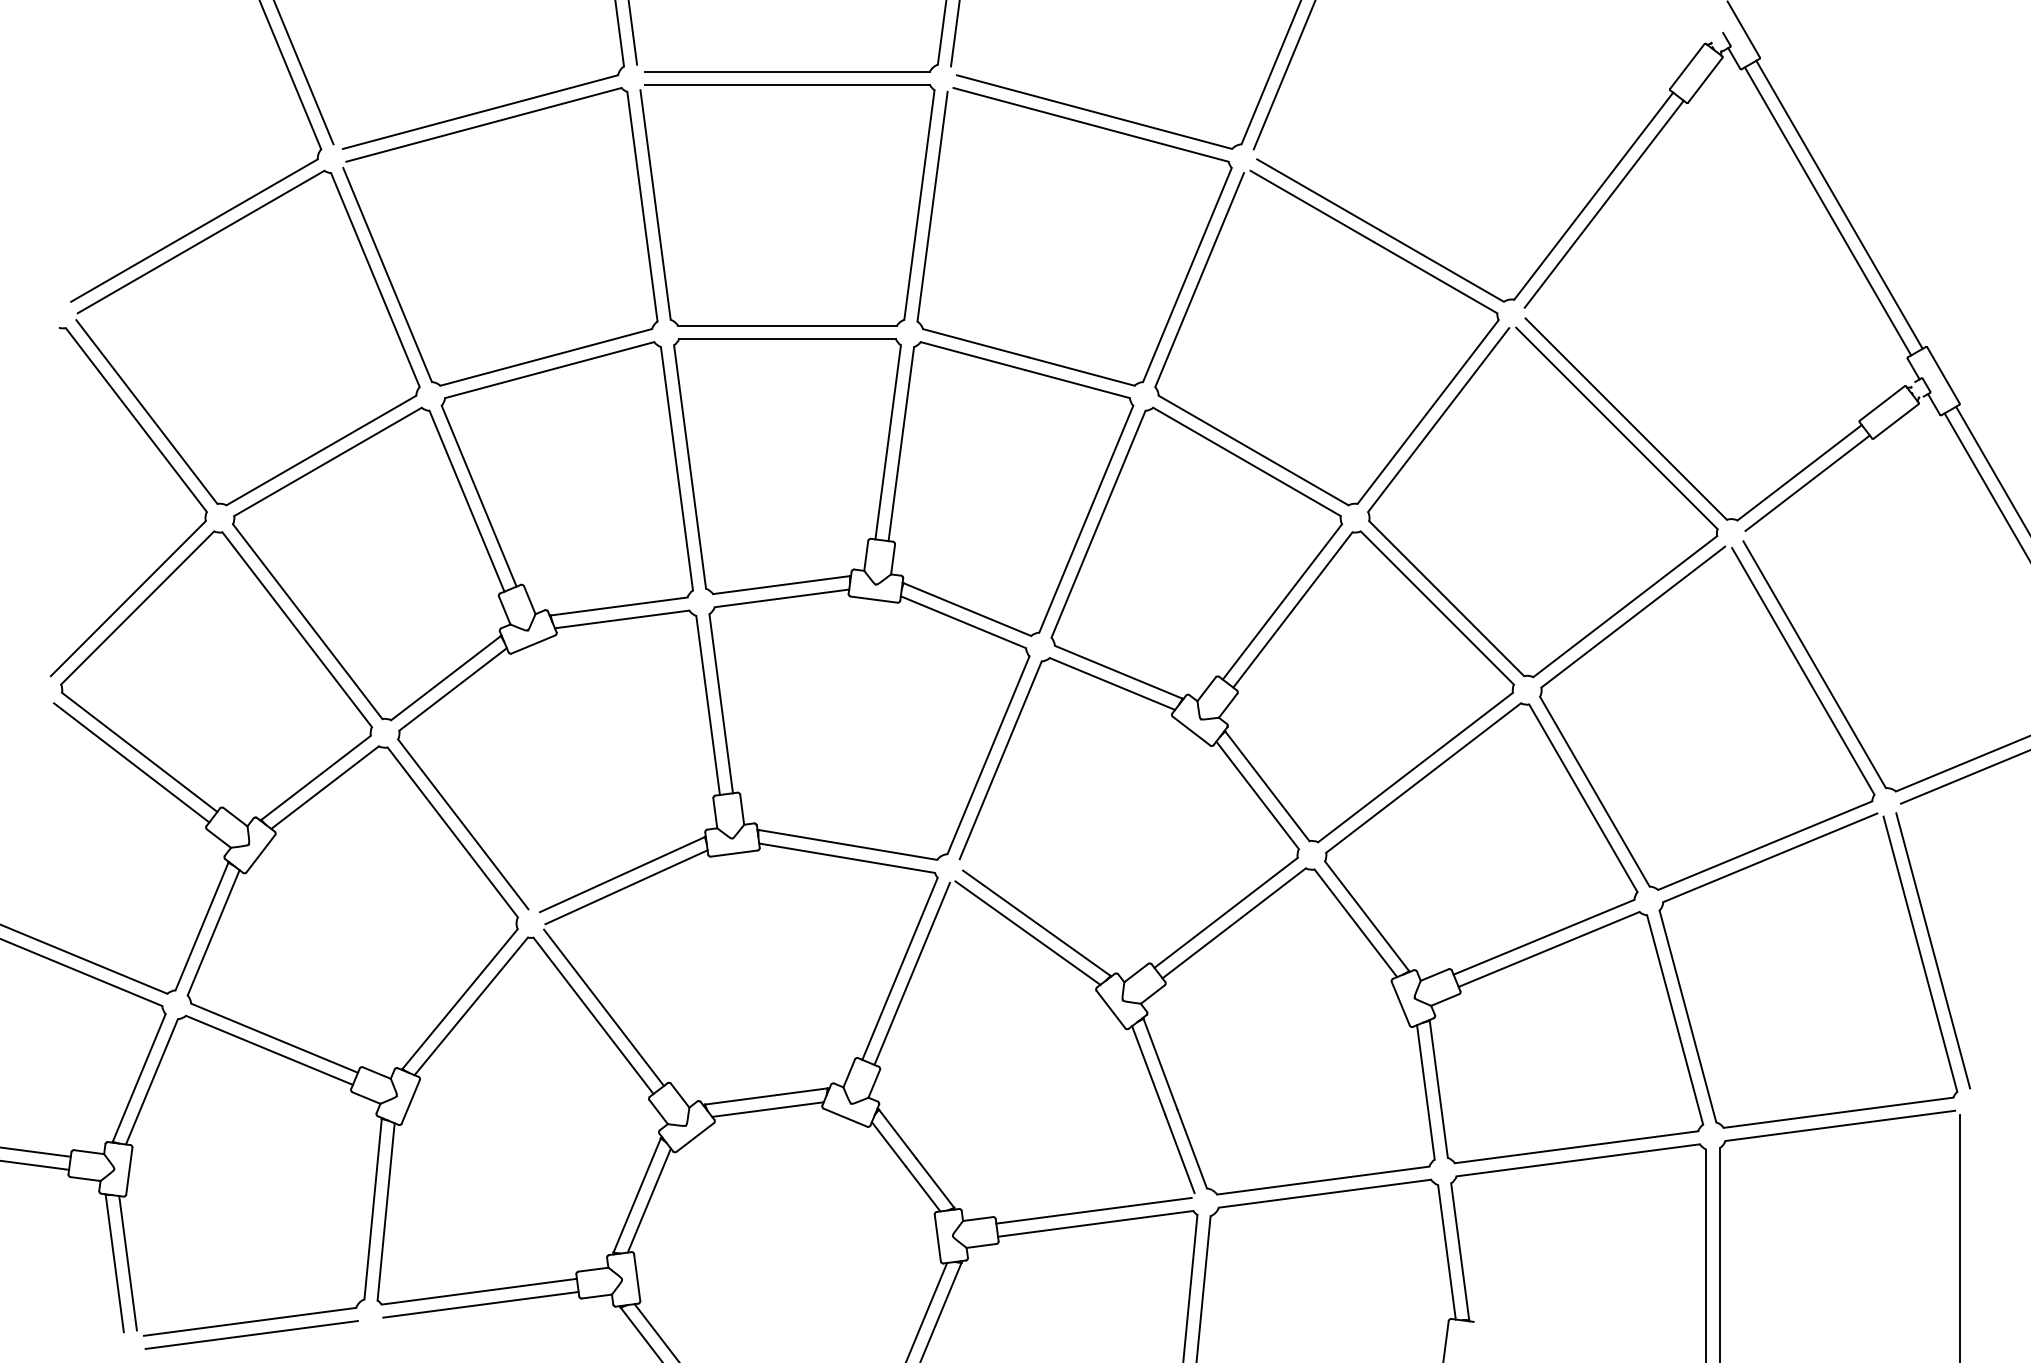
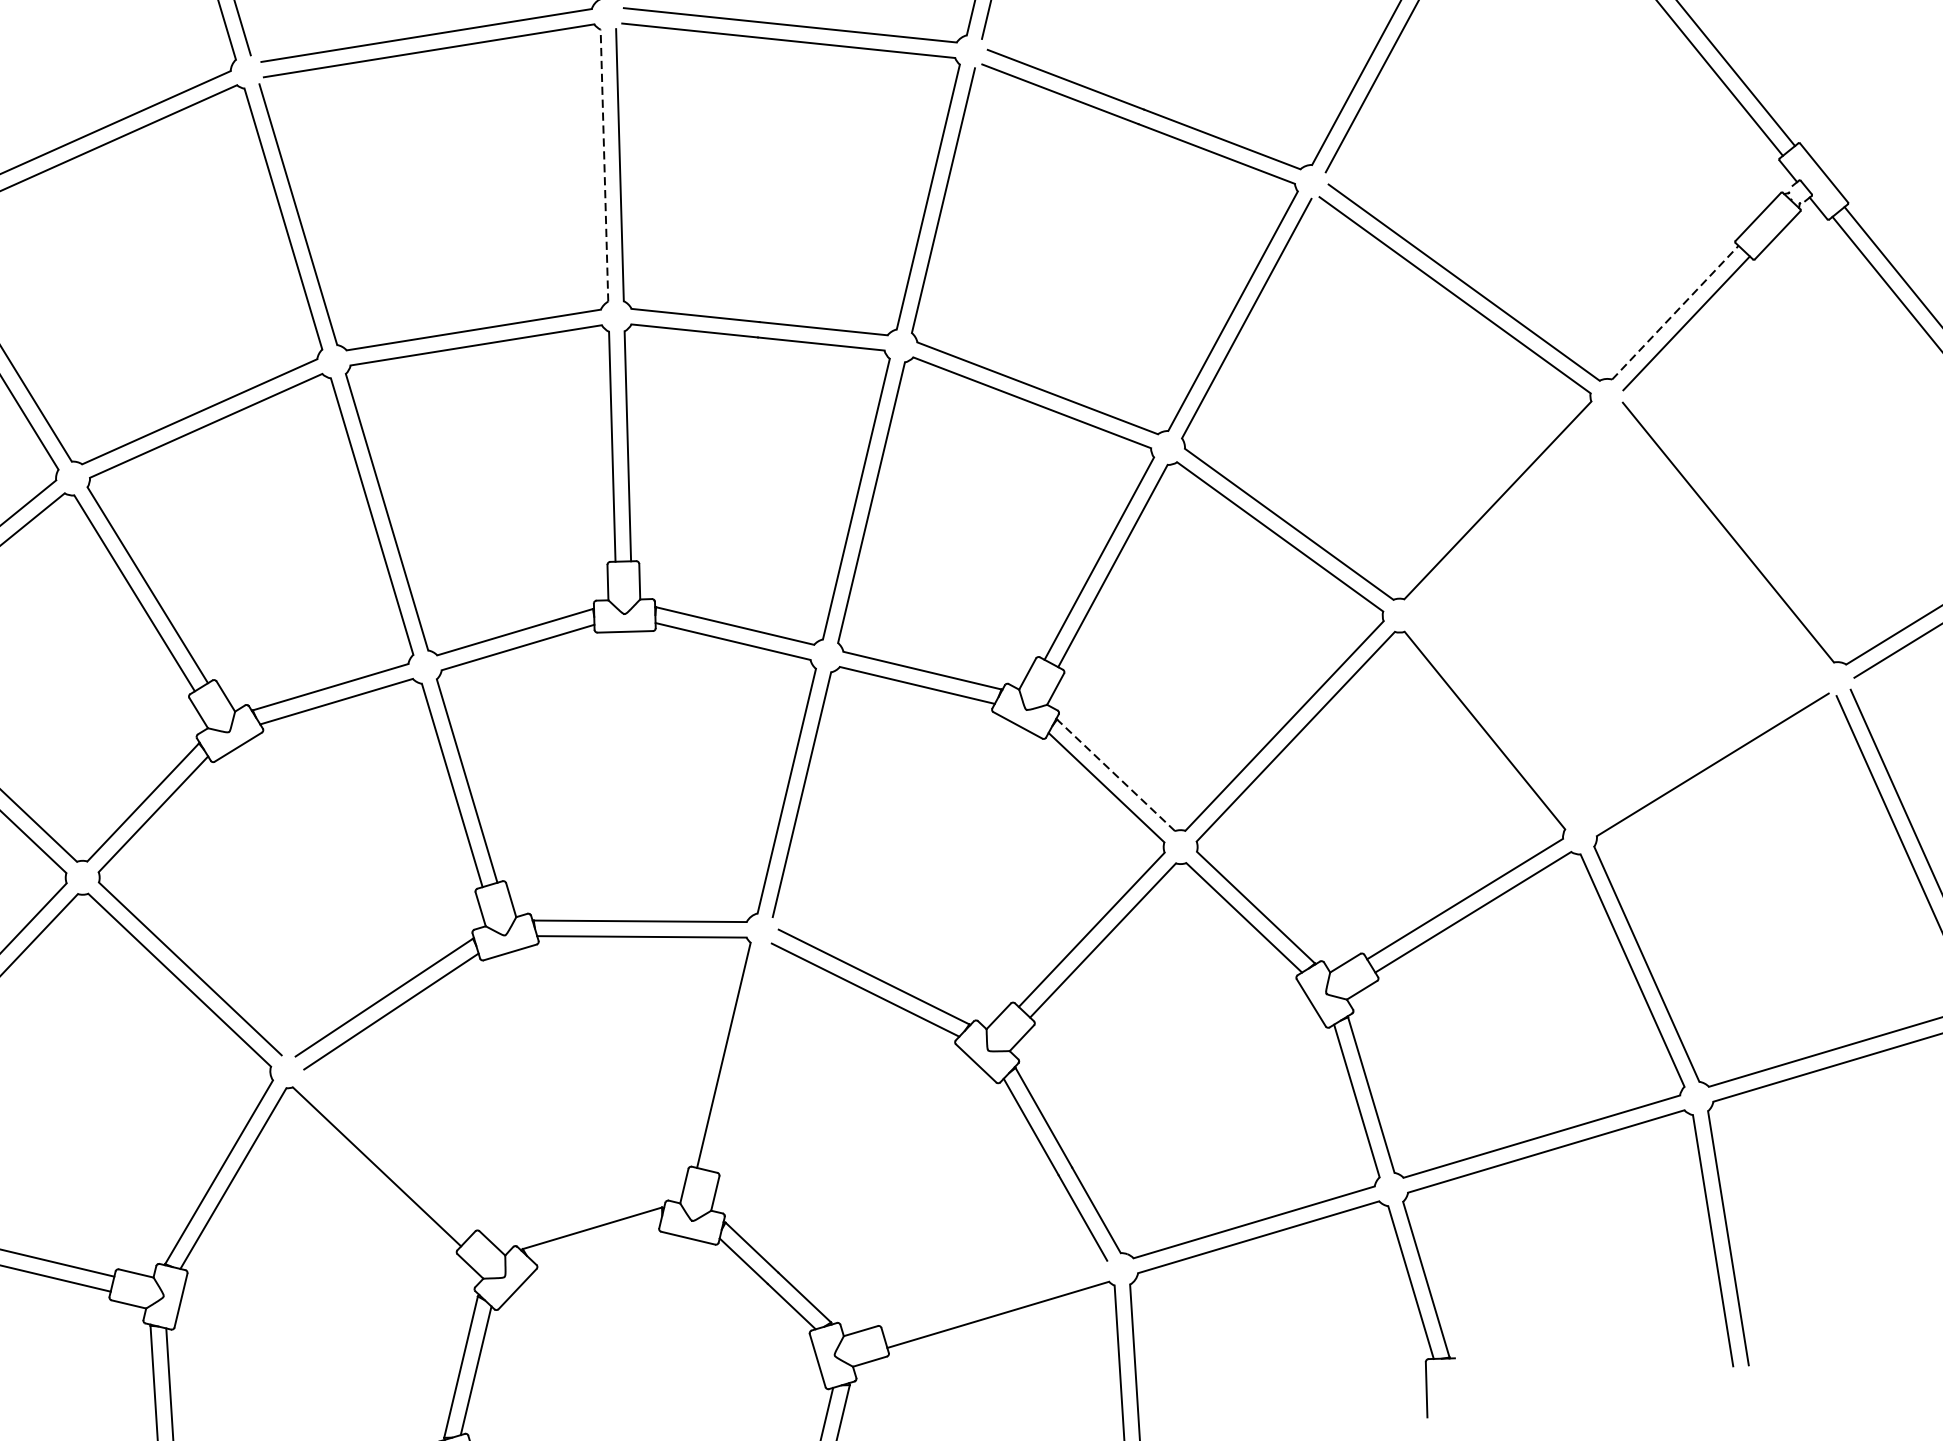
line: (919, 205) -> (604, 166), solid -> dashed
line: (1800, 472) -> (1676, 312), solid -> dashed
part: (1798, 665) -> (1709, 536), removed
line: (1267, 785) -> (1116, 774), solid -> dashed
line: (911, 973) -> (738, 1058), removed
line: (604, 1007) -> (388, 1155), removed
line: (767, 1109) -> (596, 1243), removed
line: (1093, 1210) -> (993, 1299), removed

